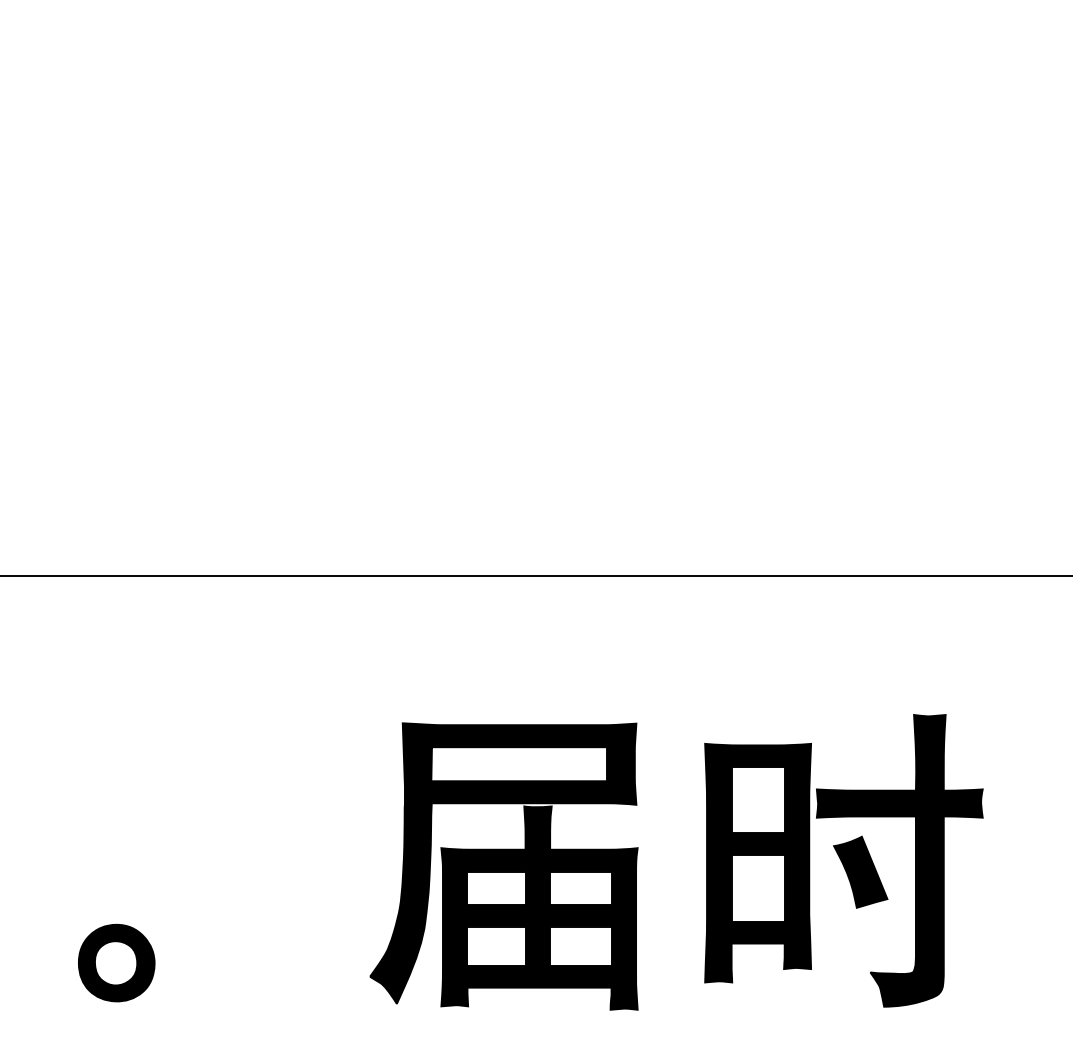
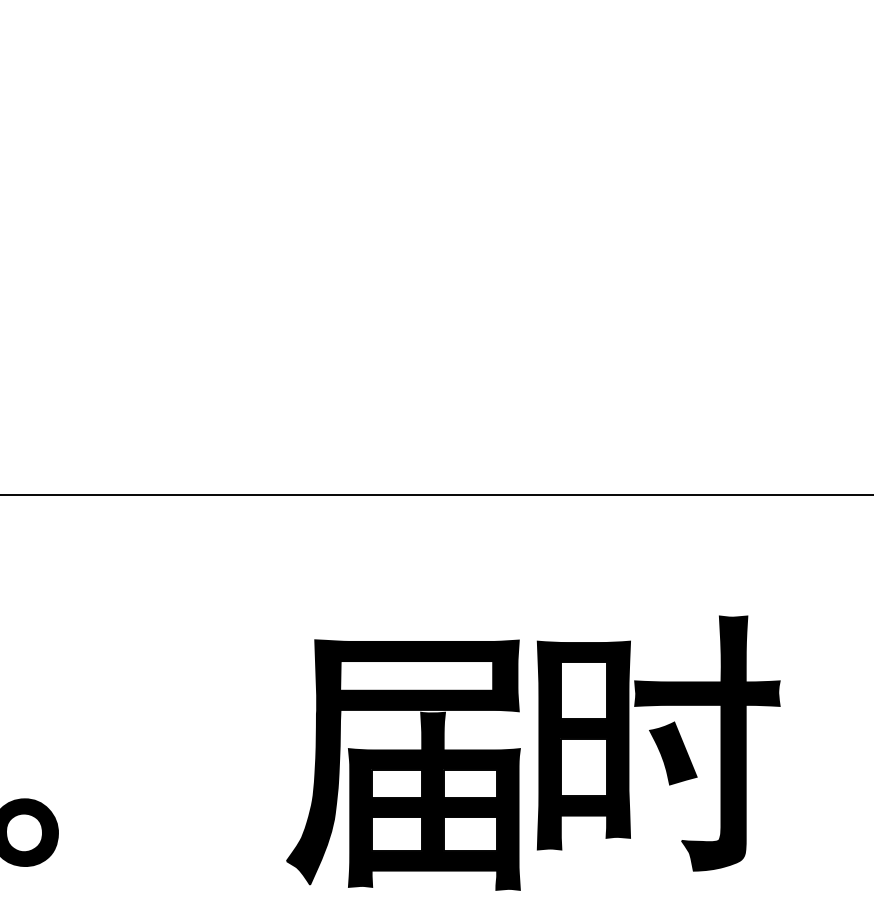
part: (503, 866) -> (403, 765), moved

